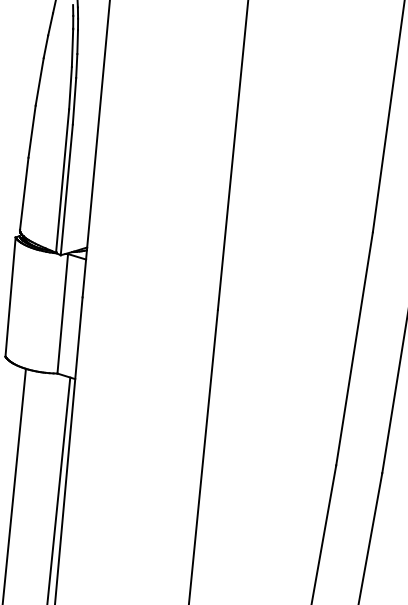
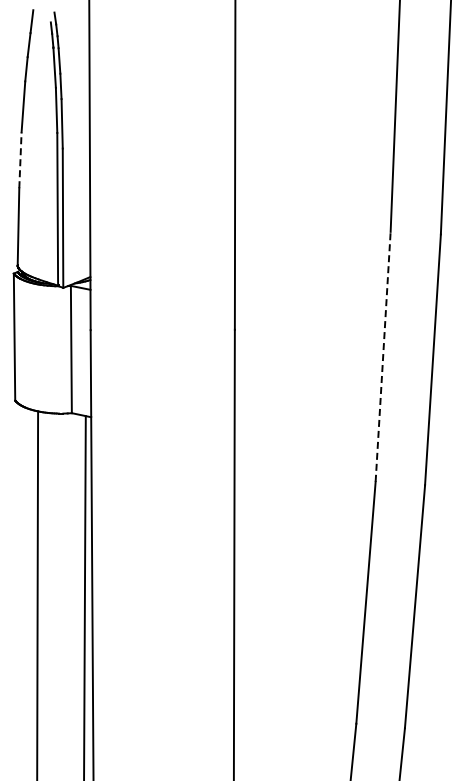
line: (32, 131) -> (20, 160), solid -> dashed
line: (354, 348) -> (383, 356), solid -> dashed

